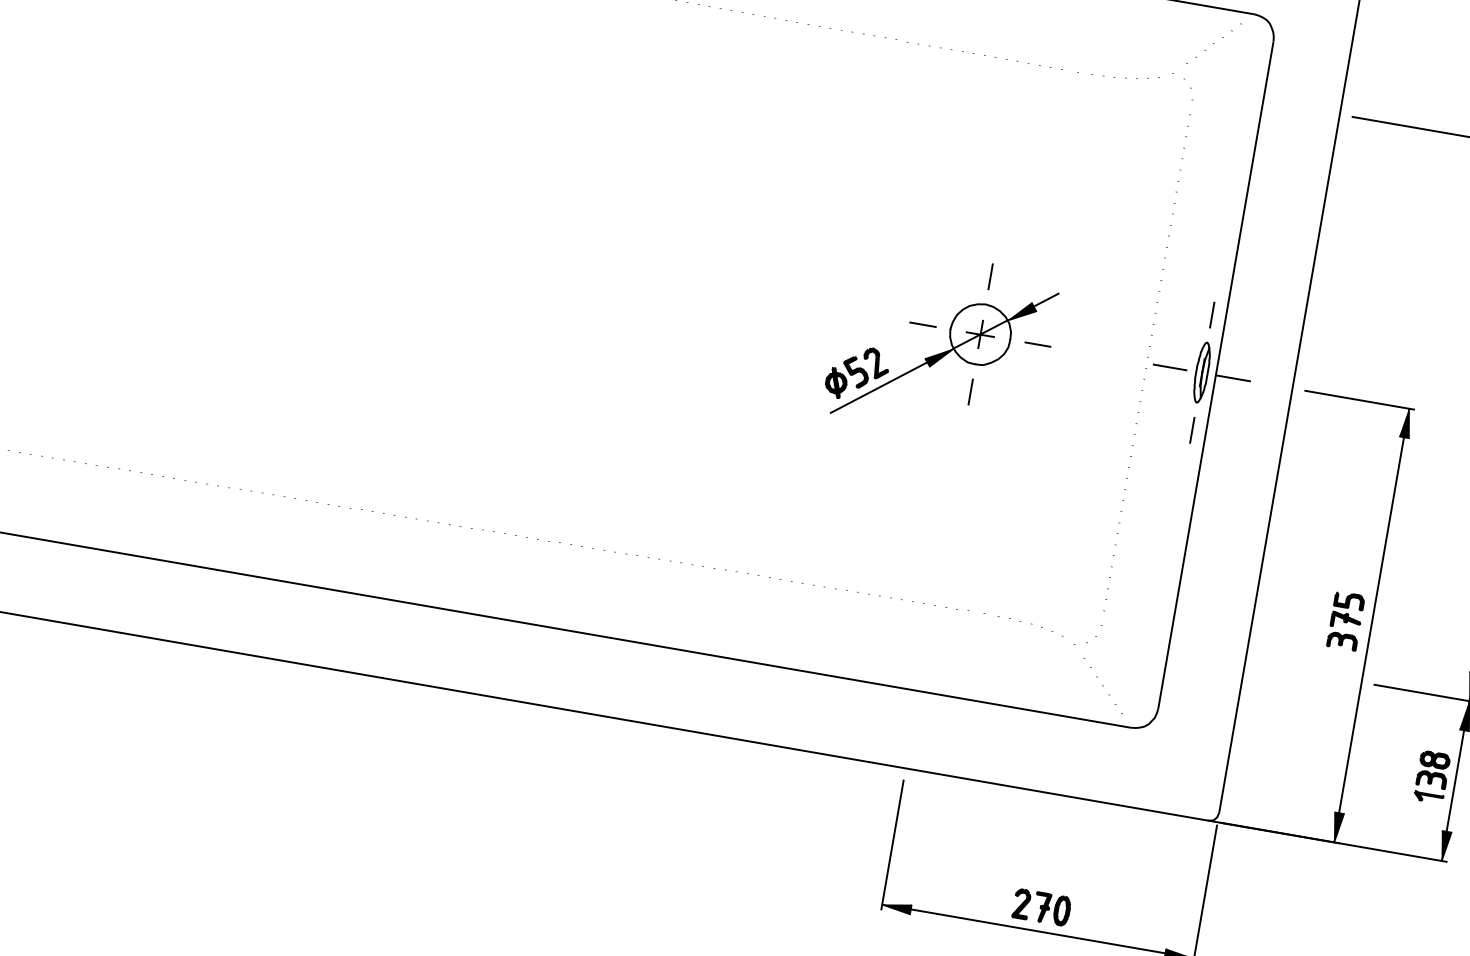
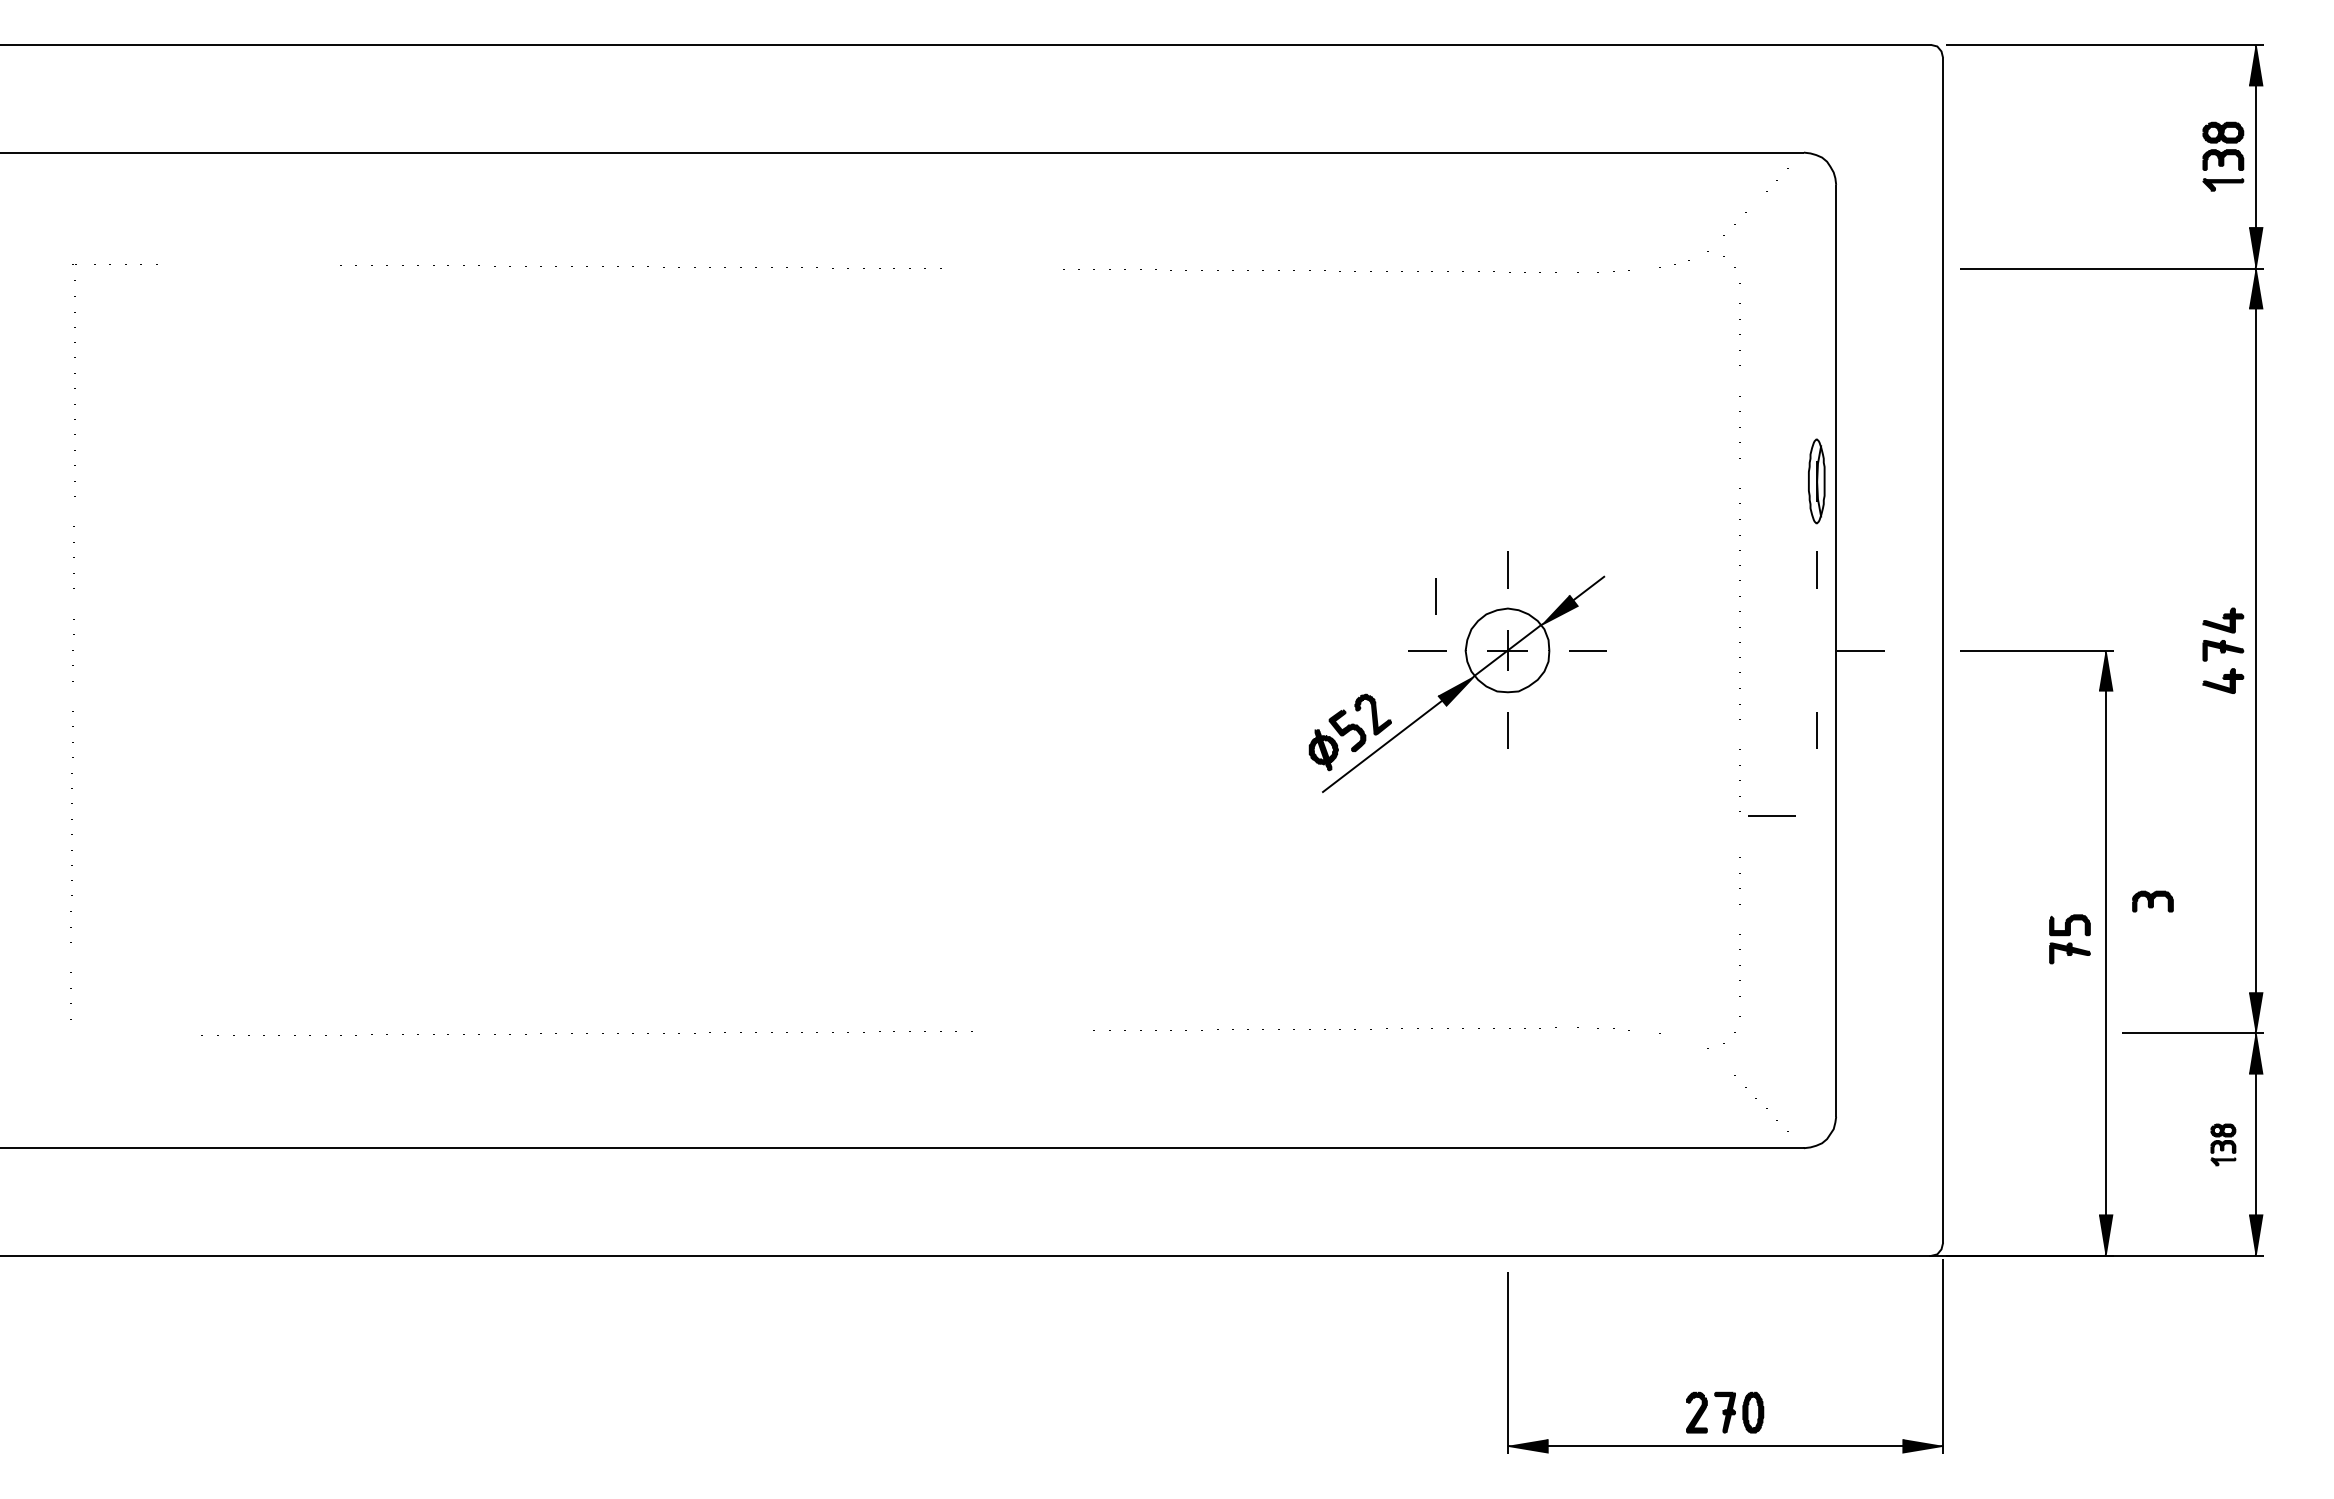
line: (935, 286) -> (1435, 596), added
line: (1169, 367) -> (1771, 815), moved
part: (1201, 372) -> (1816, 481), moved
part: (1342, 641) -> (2152, 901), moved
part: (1432, 777) -> (2223, 1144), size x0.6

